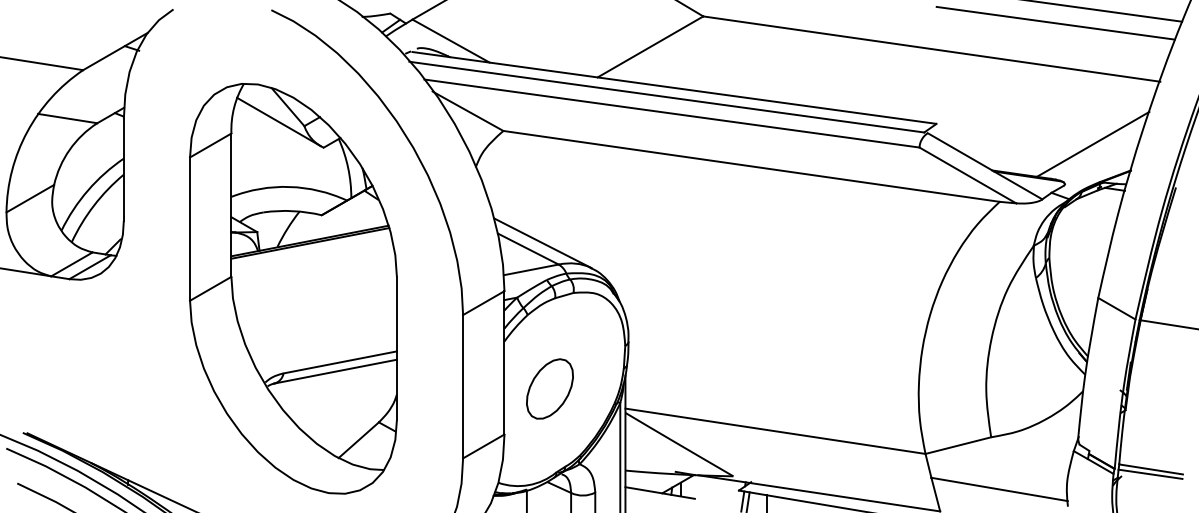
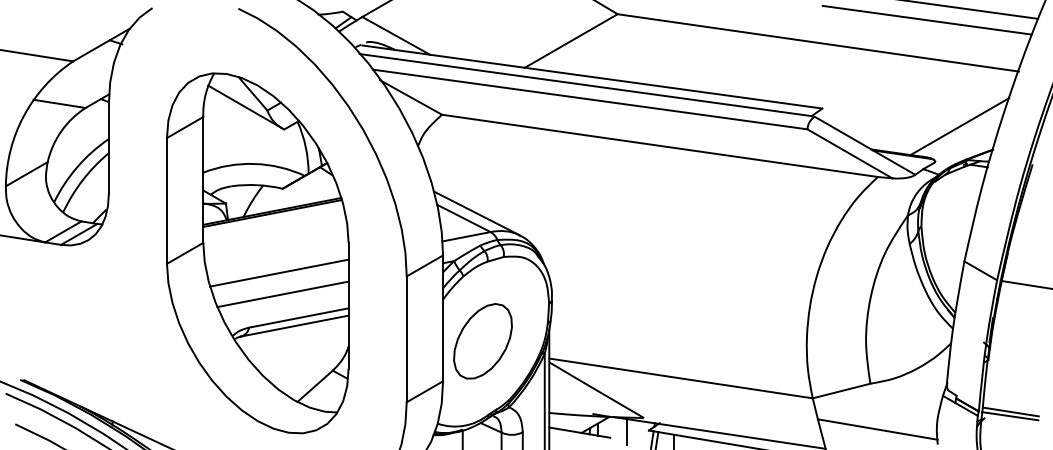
line: (317, 310) -> (278, 272), added
line: (321, 335) -> (282, 294), added
part: (549, 388) -> (482, 340), size x1.43
line: (713, 491) -> (626, 431), added

